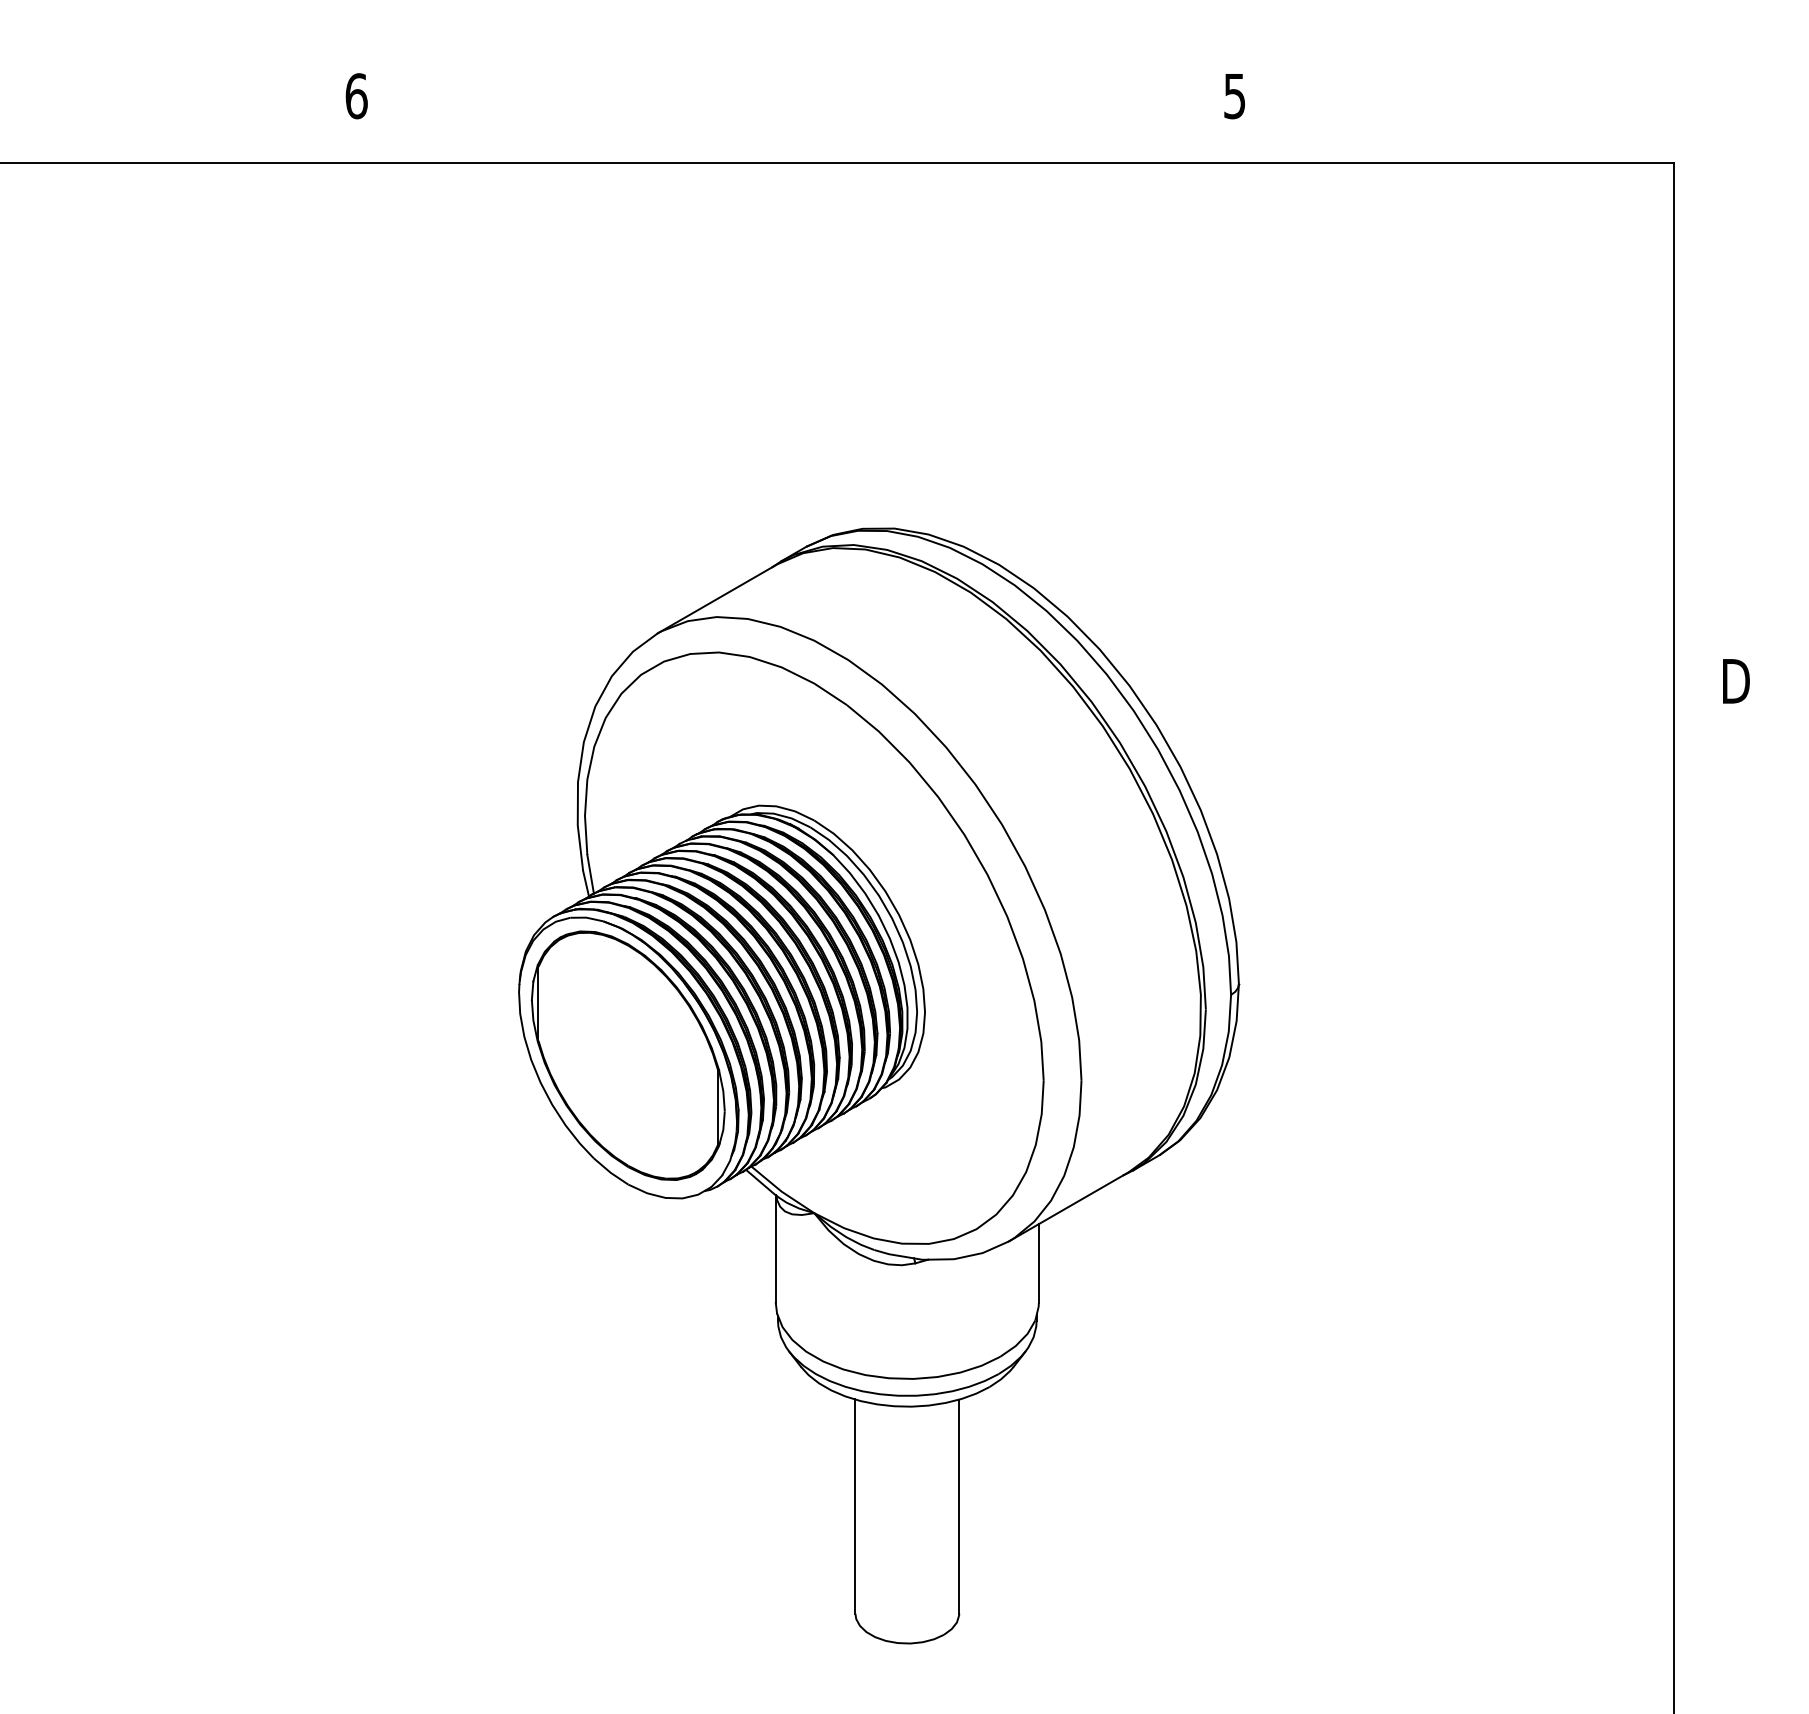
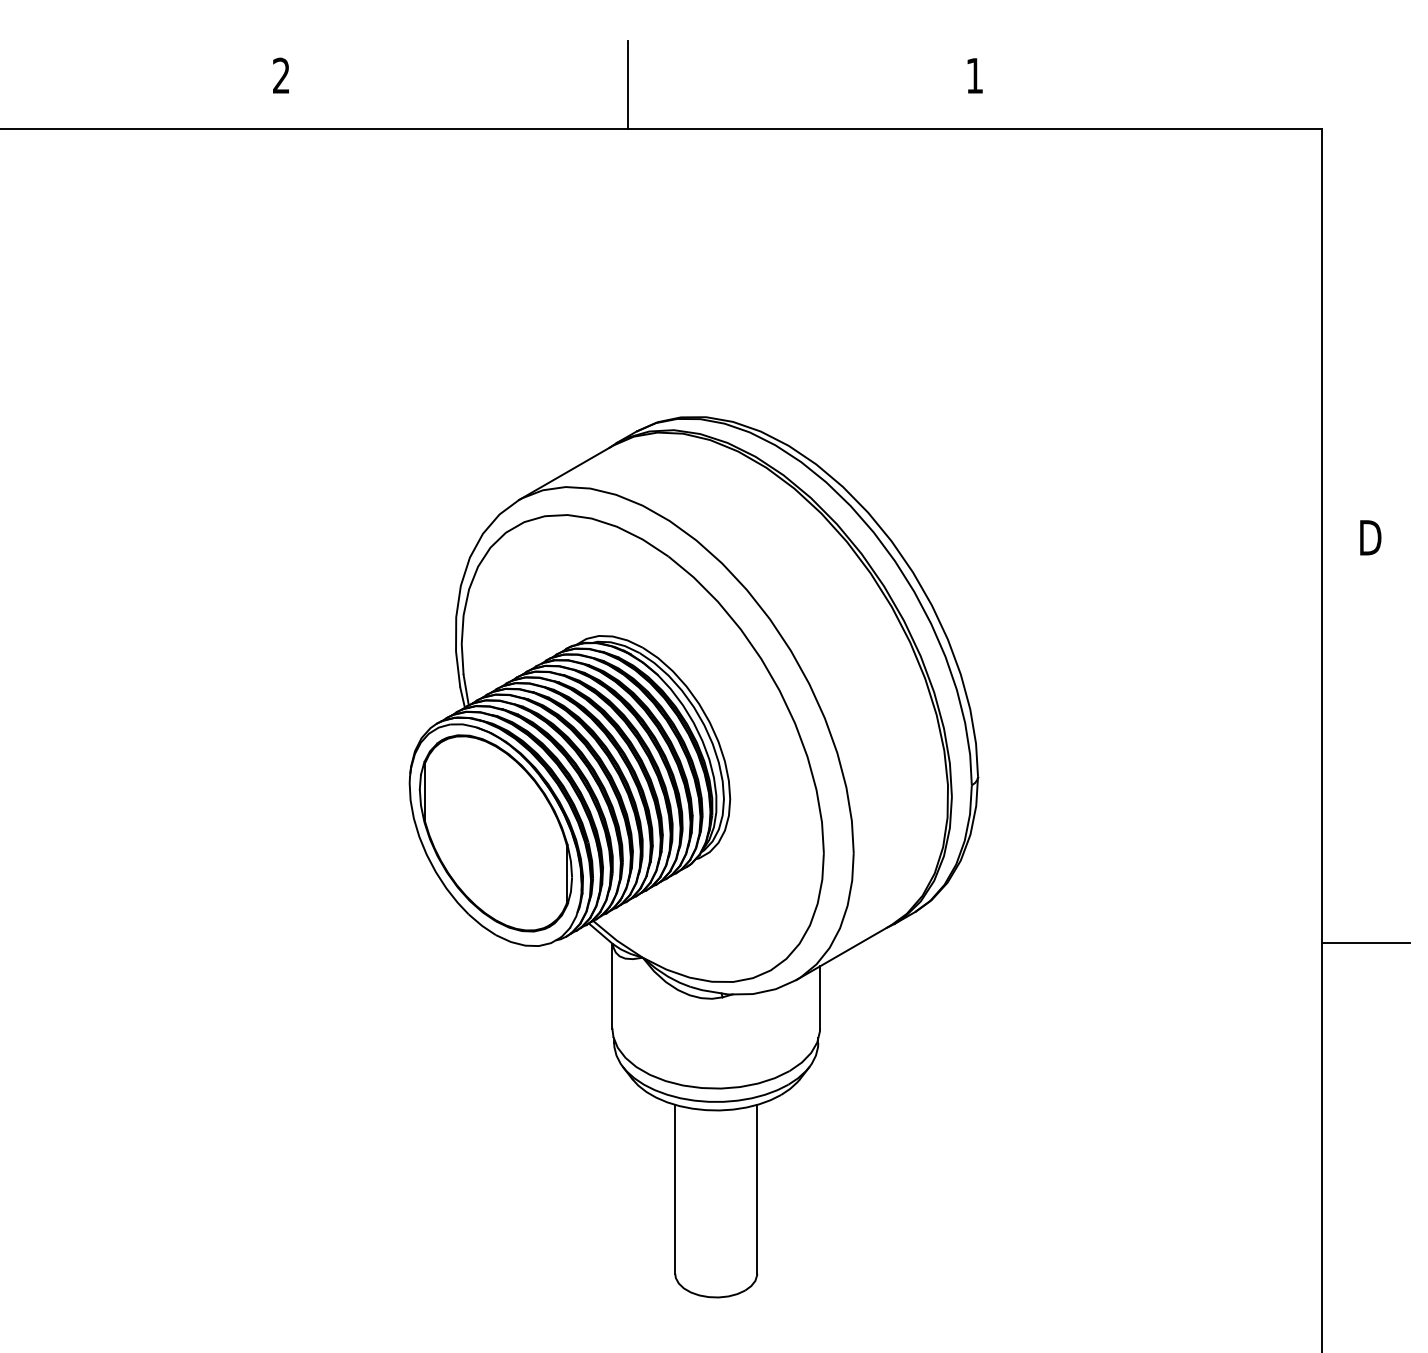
text: (356, 95) -> (281, 75), 6 -> 2
text: (1234, 97) -> (974, 76), 5 -> 1
line: (796, 107) -> (628, 84), added
line: (1729, 1193) -> (1365, 942), added

